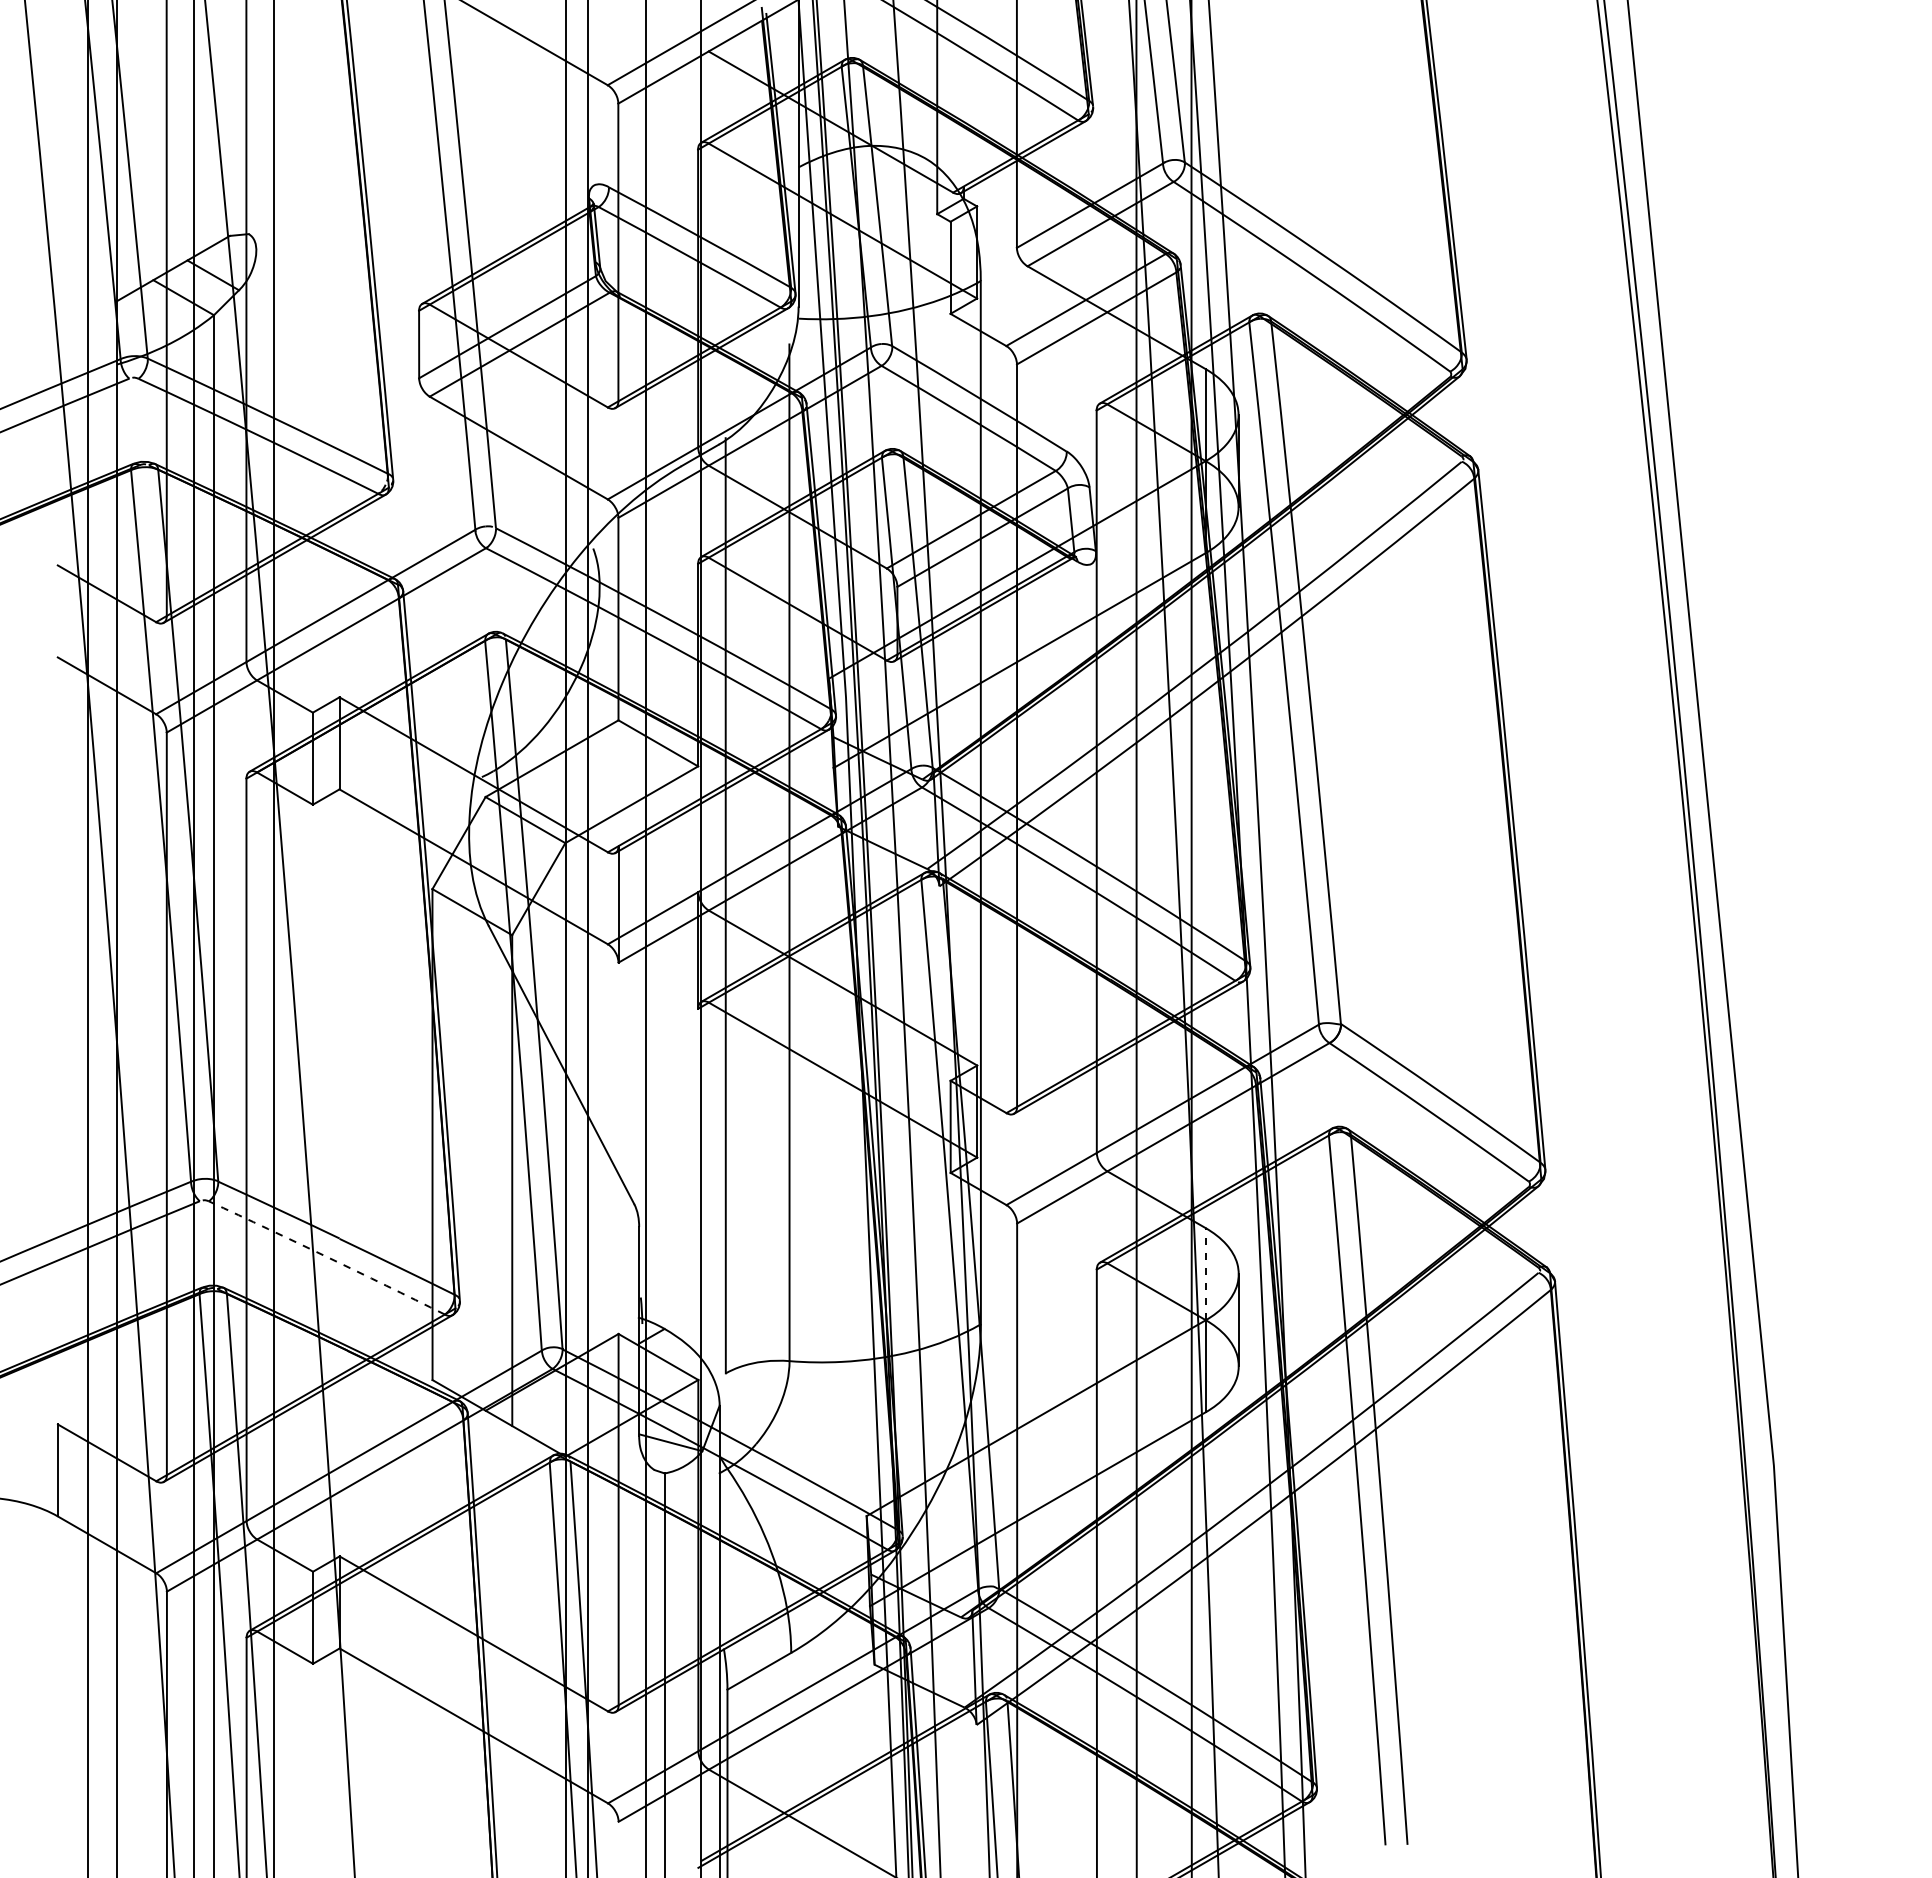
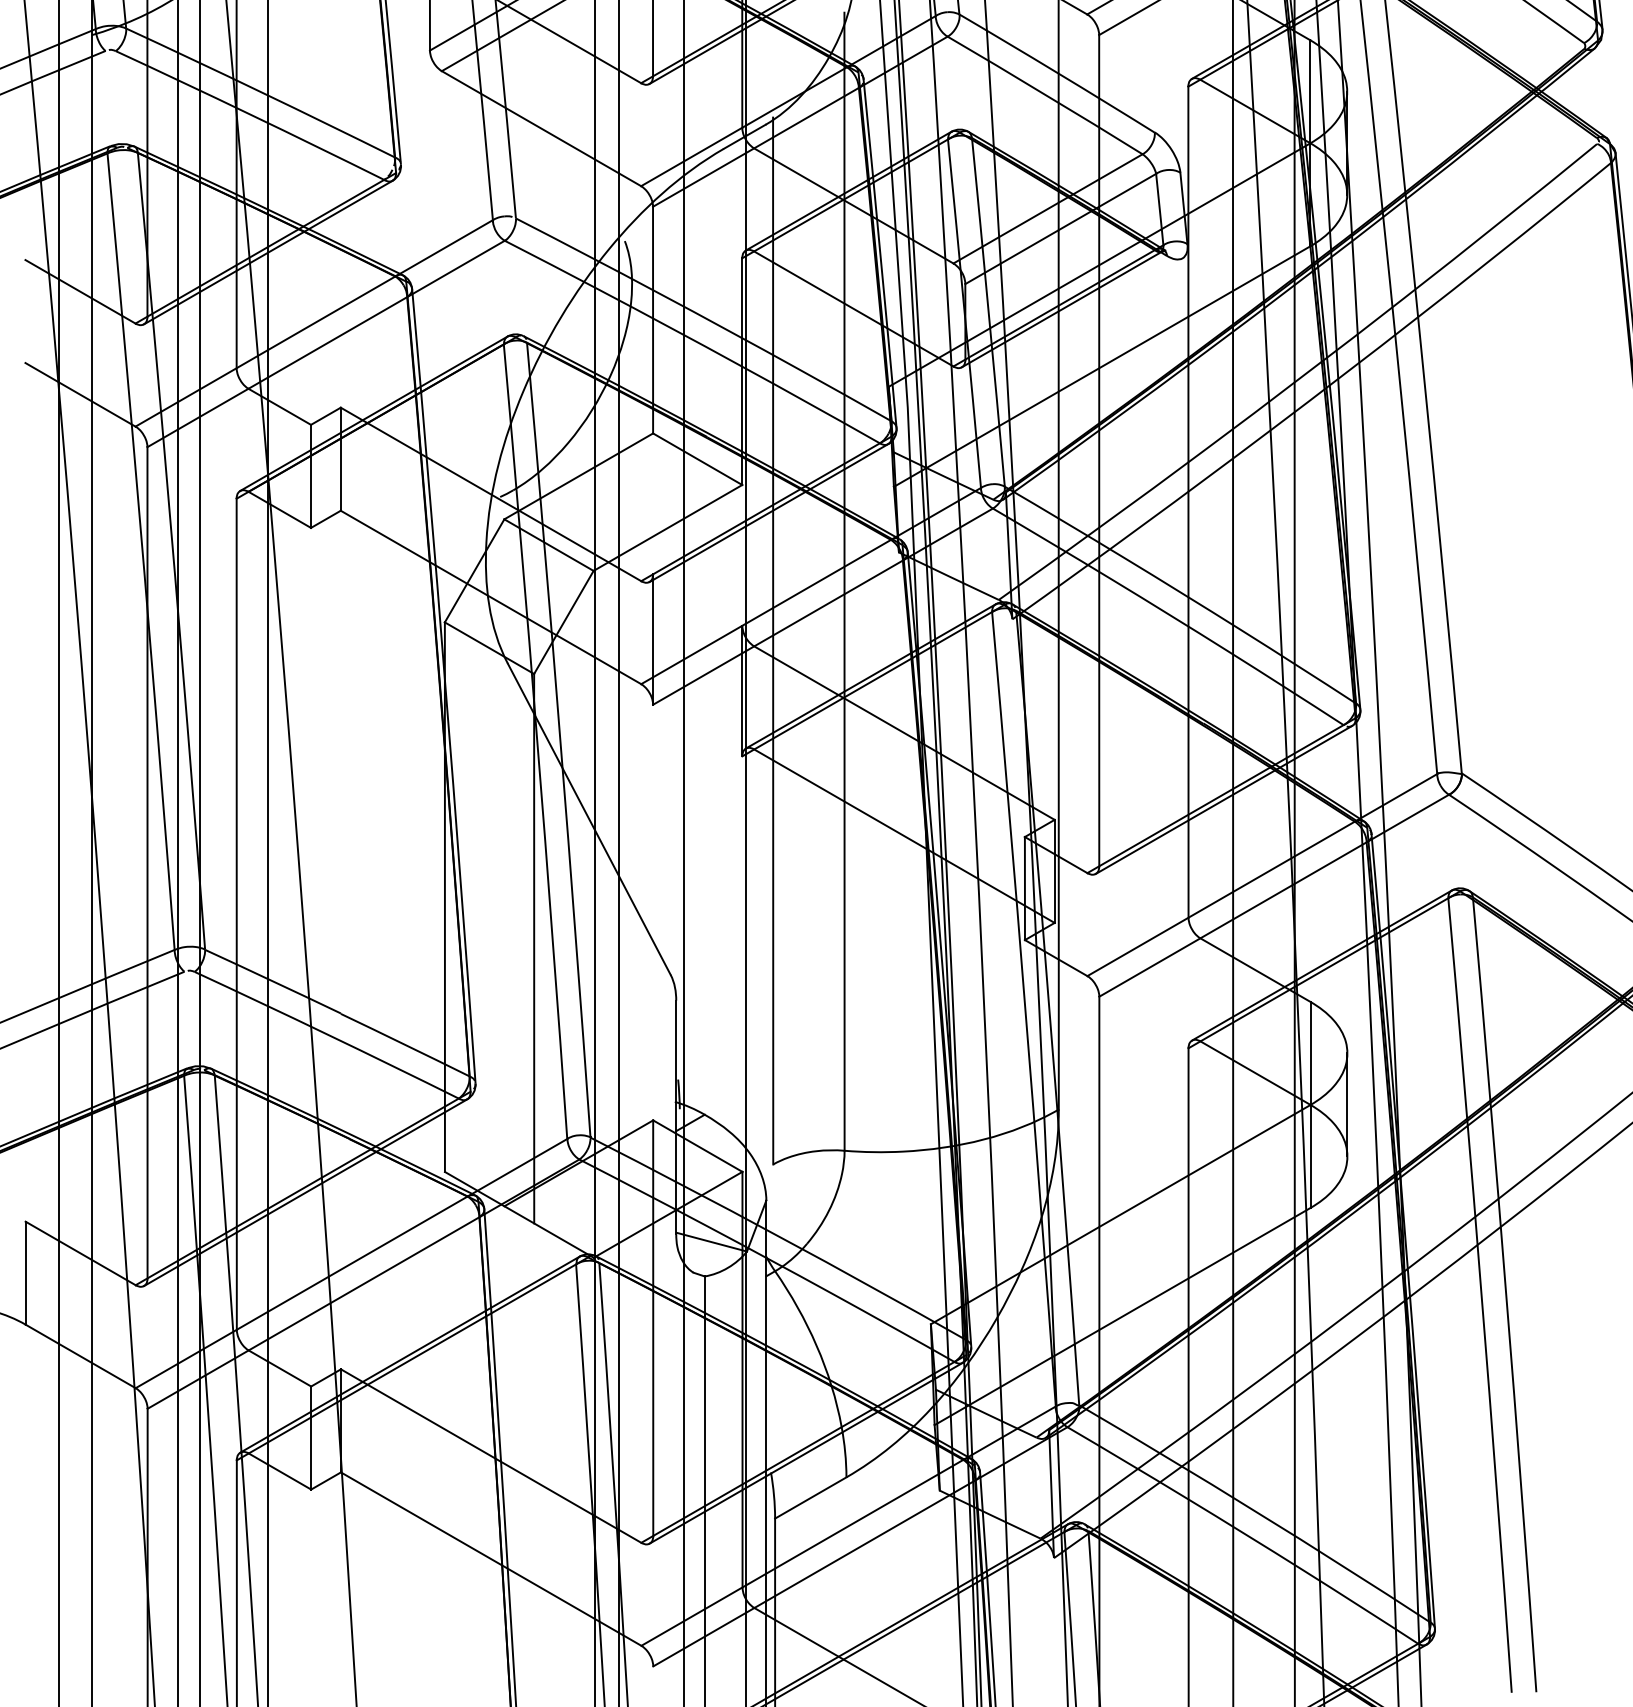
arc: (327, 1257) -> (327, 1034), dashed -> solid
line: (1205, 1274) -> (1310, 1053), dashed -> solid

